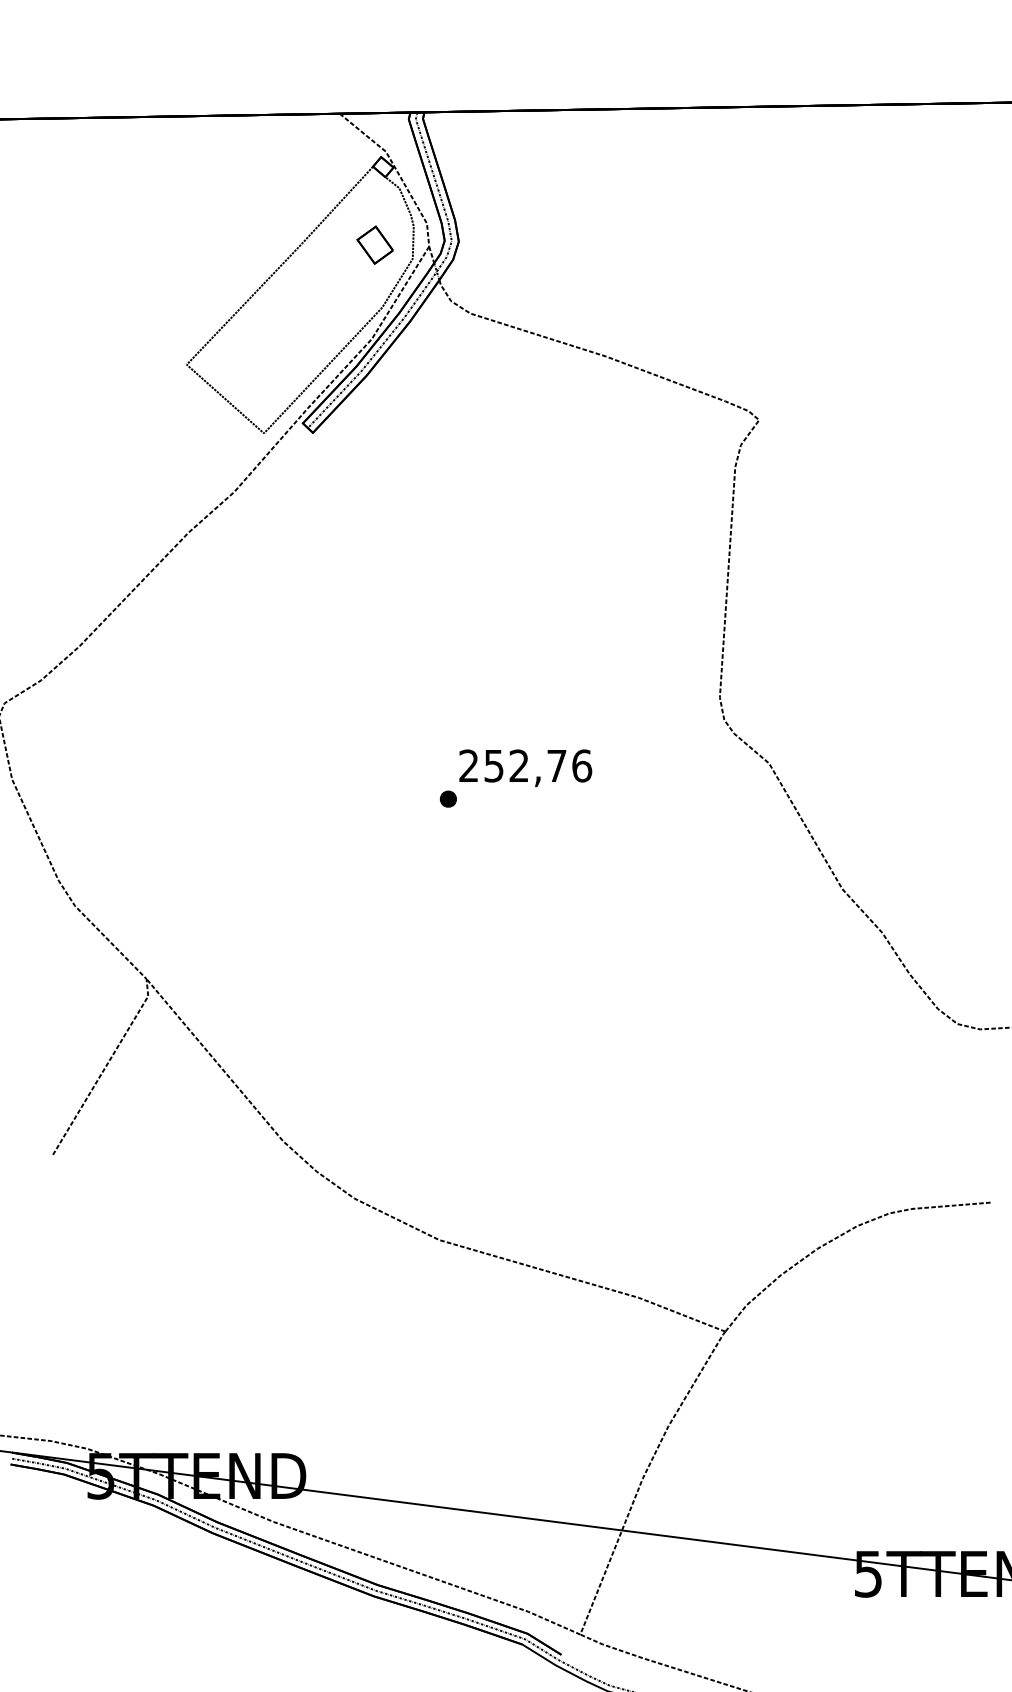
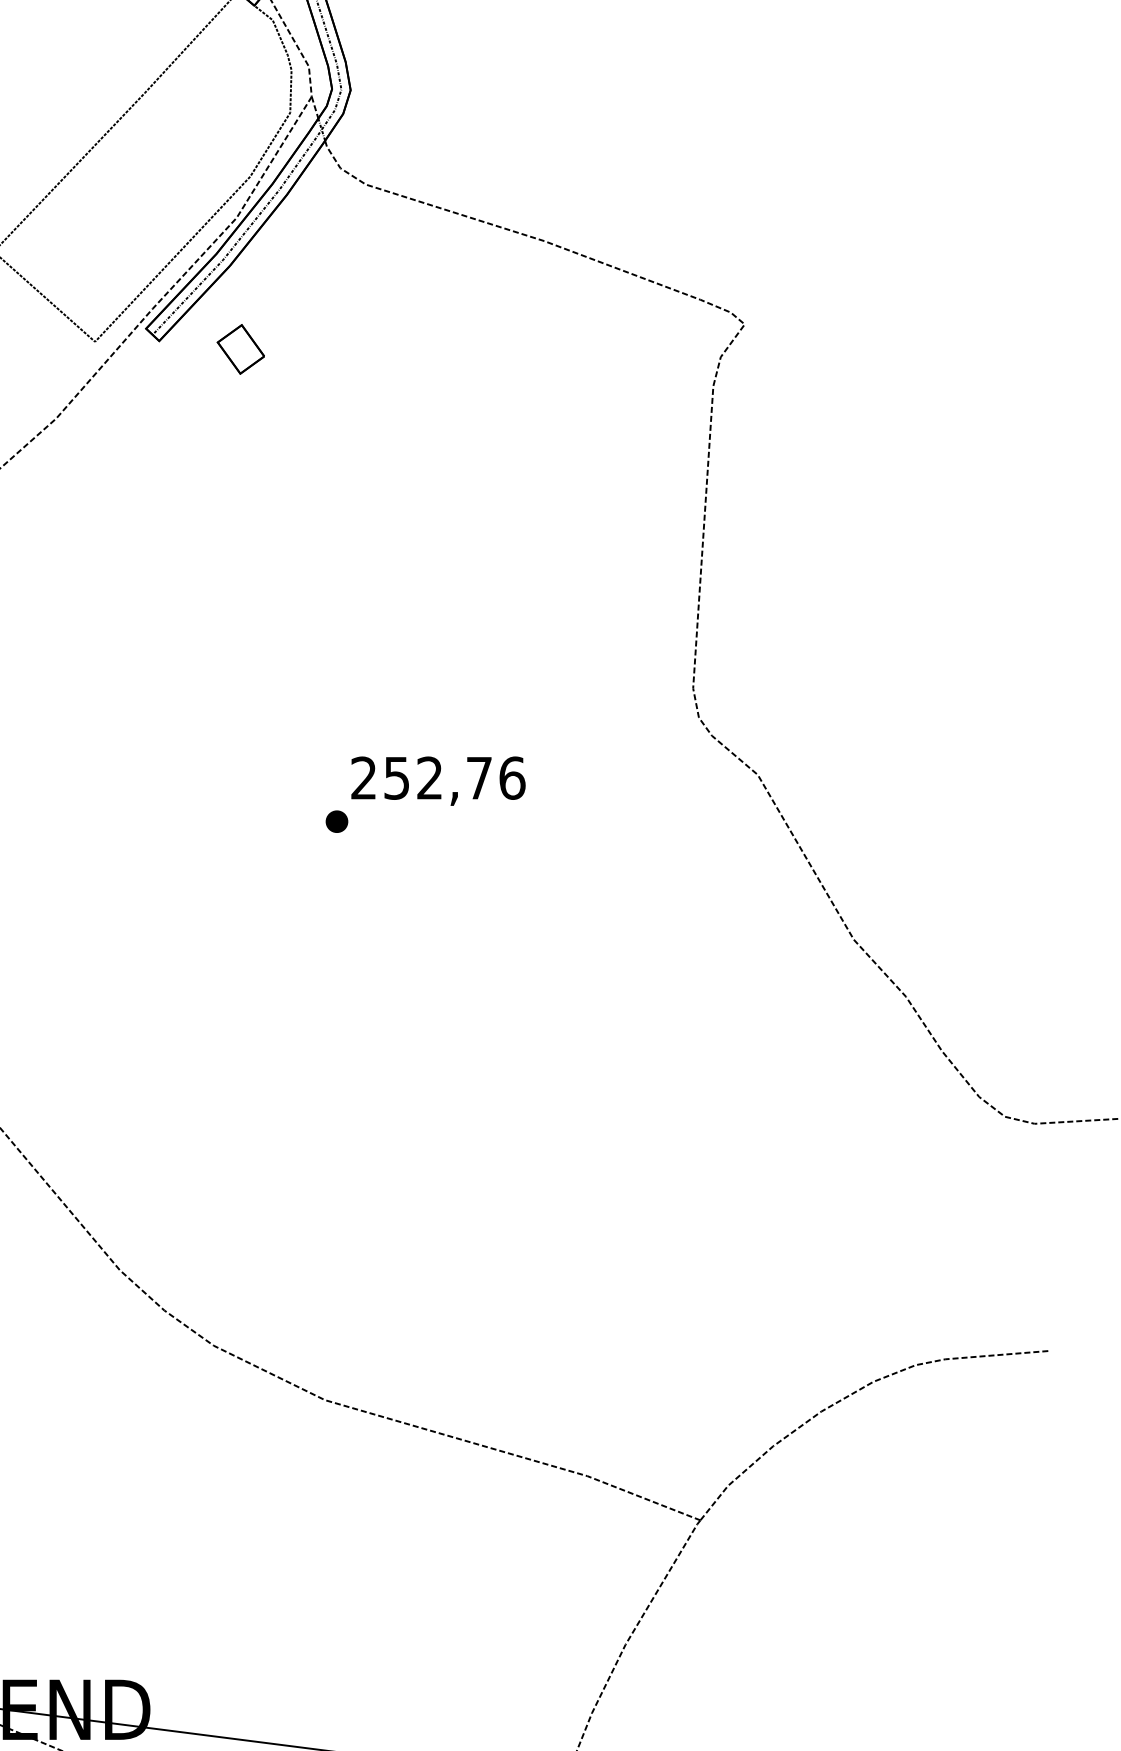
part: (374, 244) -> (240, 348), moved

